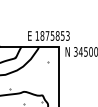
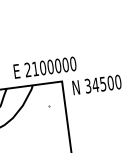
text: (52, 35) -> (50, 66), 1875853 -> 2100000

